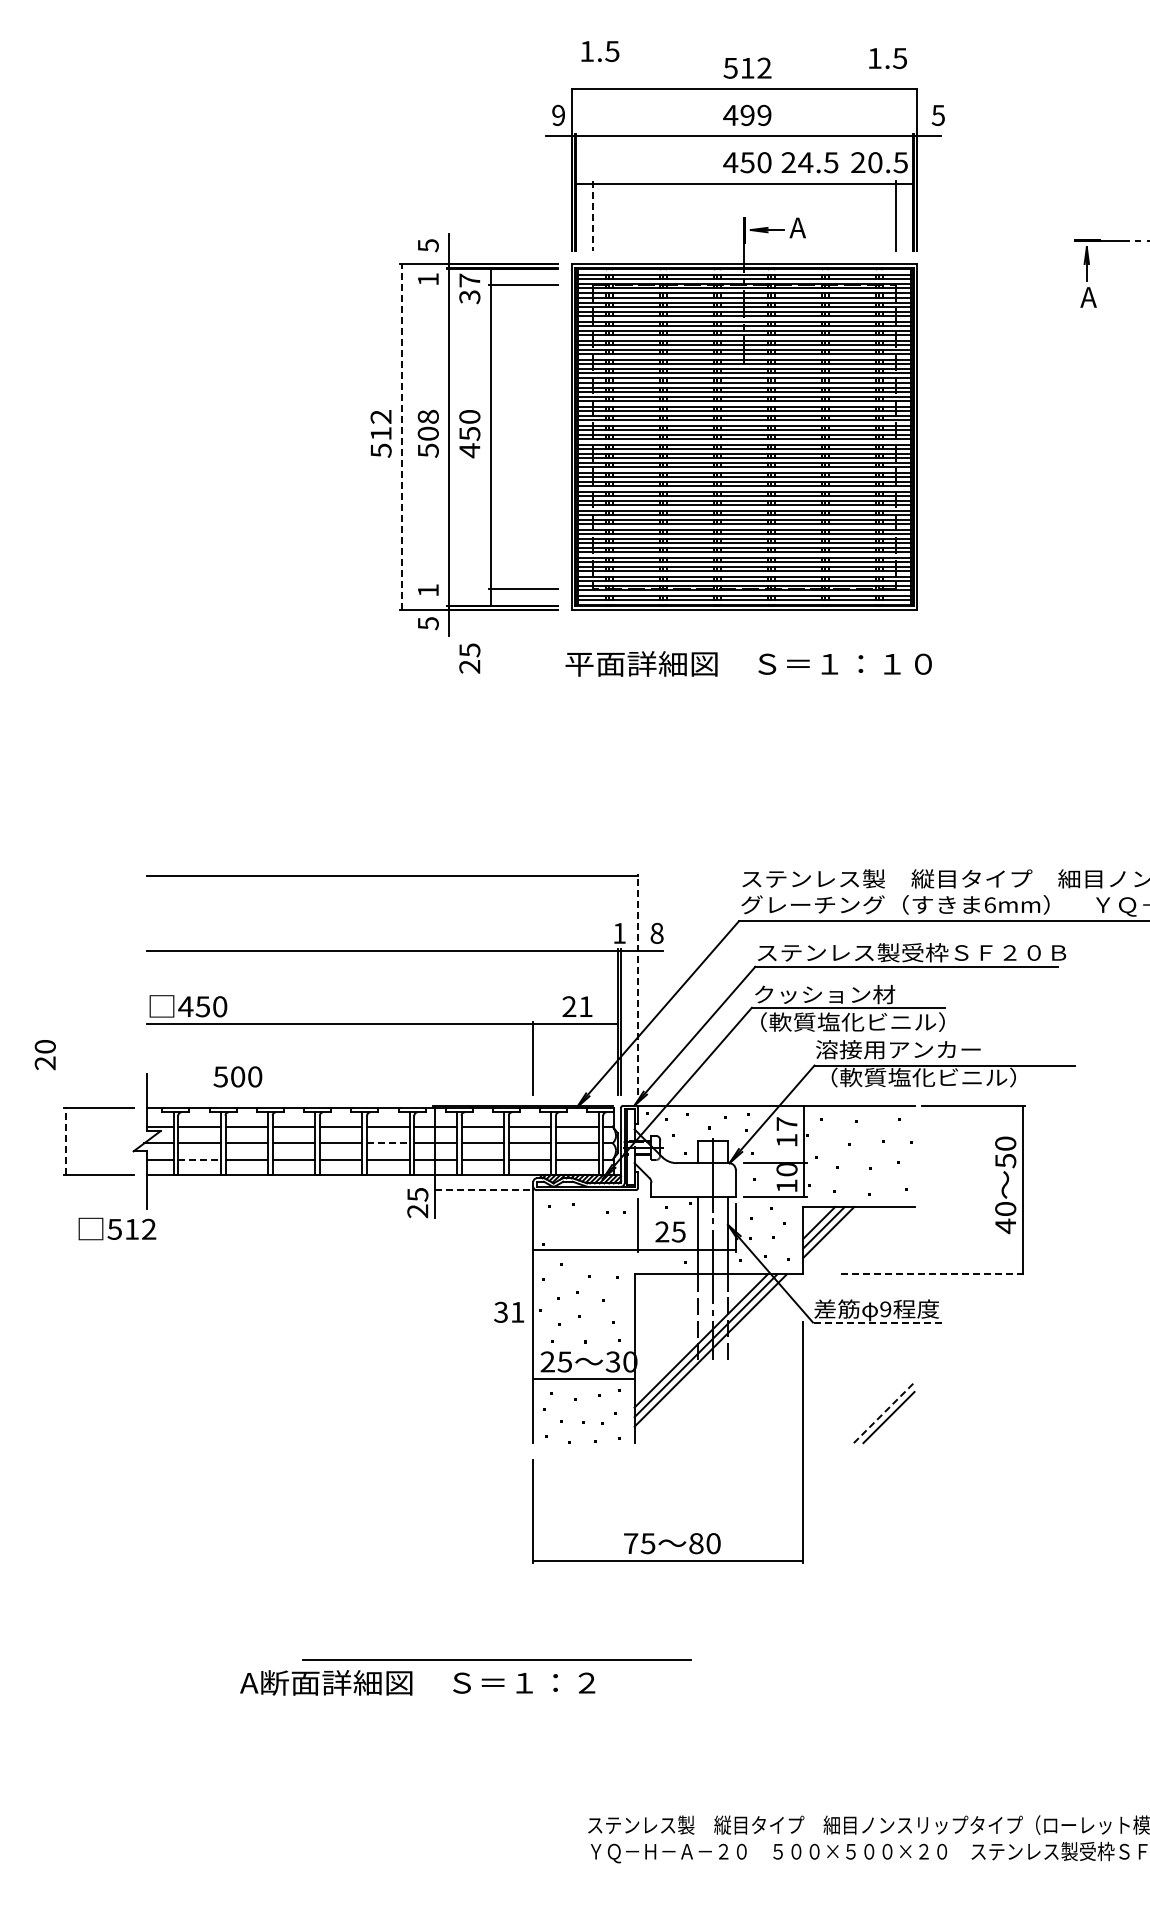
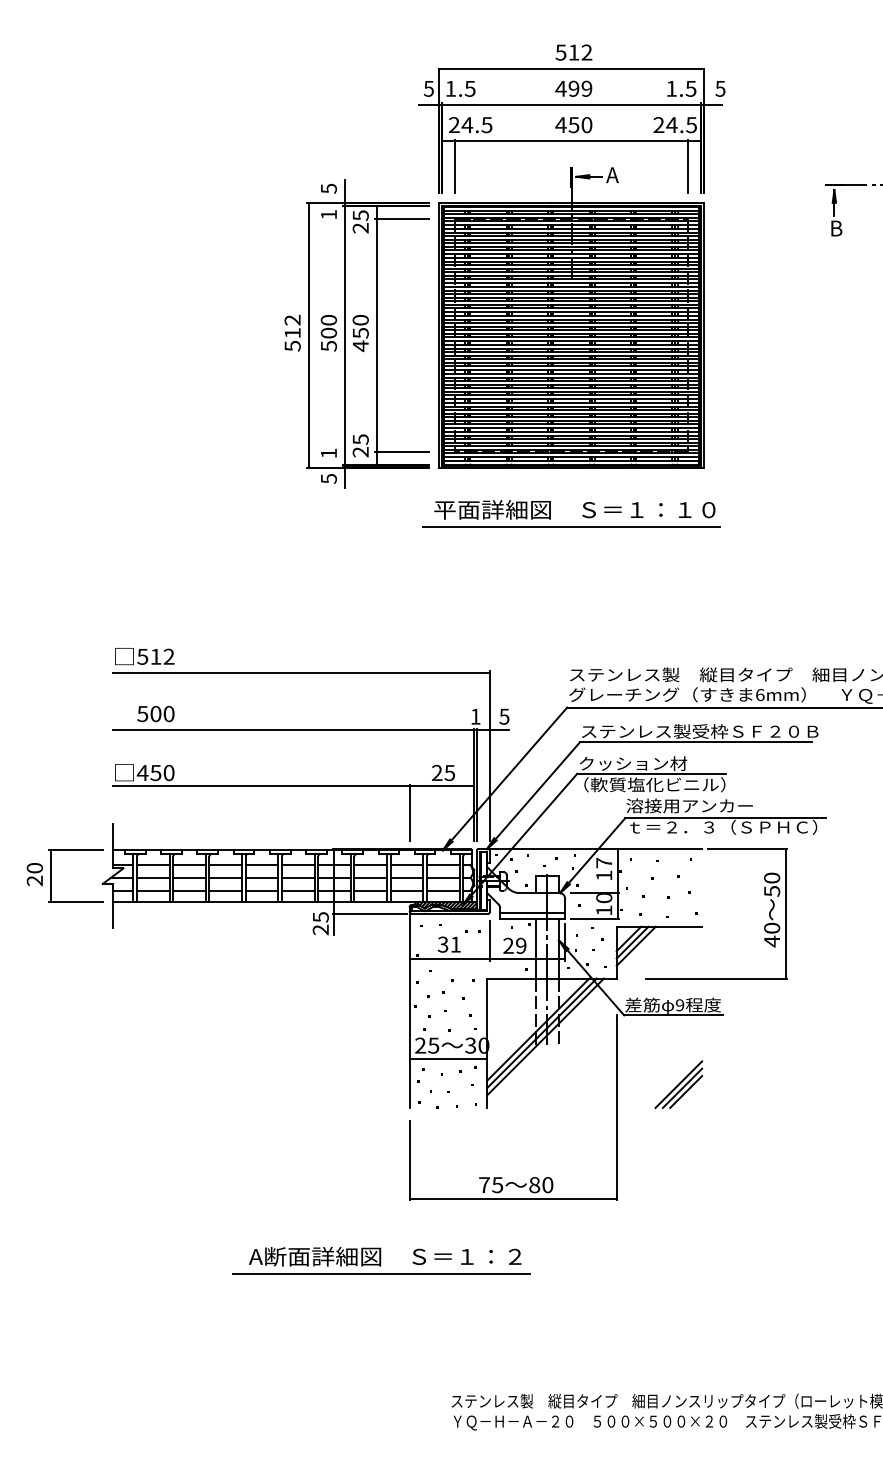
text: (600, 51) -> (461, 88), moved
text: (887, 58) -> (681, 88), moved
text: (558, 114) -> (428, 88), 9 -> 5
text: (809, 162) -> (470, 124), moved
text: (874, 162) -> (671, 124), 20.5 -> 24.5
line: (592, 216) -> (454, 166), dashed -> solid
text: (469, 288) -> (360, 221), 37 -> 25
text: (1088, 297) -> (835, 228), A -> B
text: (428, 416) -> (329, 319), 508 -> 500
line: (402, 437) -> (309, 336), dashed -> solid
text: (469, 658) -> (360, 445), moved
line: (743, 686) -> (570, 527), added
text: (656, 932) -> (504, 716), 8 -> 5
line: (637, 984) -> (489, 755), dashed -> solid
text: (585, 1006) -> (449, 772), 21 -> 25
text: (44, 1055) -> (34, 874), moved
text: (237, 1076) -> (155, 713), moved
text: (942, 1077) -> (723, 827), （軟質塩化ビニル） -> ｔ＝２．３（ＳＰＨＣ）
line: (66, 1141) -> (51, 876), dashed -> solid
line: (388, 1143) -> (298, 877), dashed -> solid
line: (200, 1159) -> (154, 890), dashed -> solid
line: (693, 1189) -> (532, 913), added
line: (481, 1190) -> (369, 914), dashed -> solid
text: (117, 1228) -> (144, 656), moved
text: (678, 1231) -> (520, 945), 25 -> 29
line: (933, 1274) -> (716, 978), dashed -> solid
text: (509, 1311) -> (449, 943), moved
line: (877, 1322) -> (673, 1015), dashed -> solid
line: (884, 1412) -> (679, 1084), dashed -> solid
line: (893, 1422) -> (685, 1092), added
text: (417, 1682) -> (385, 1256), moved

